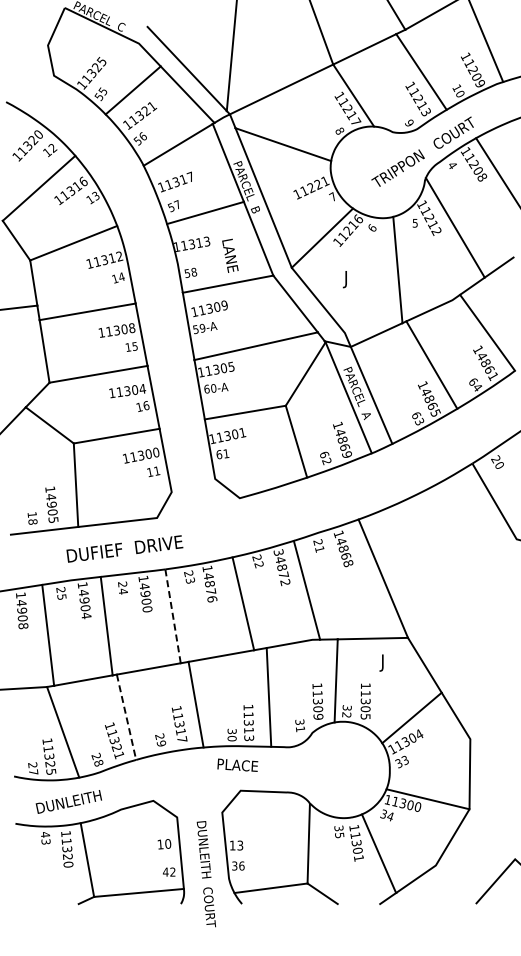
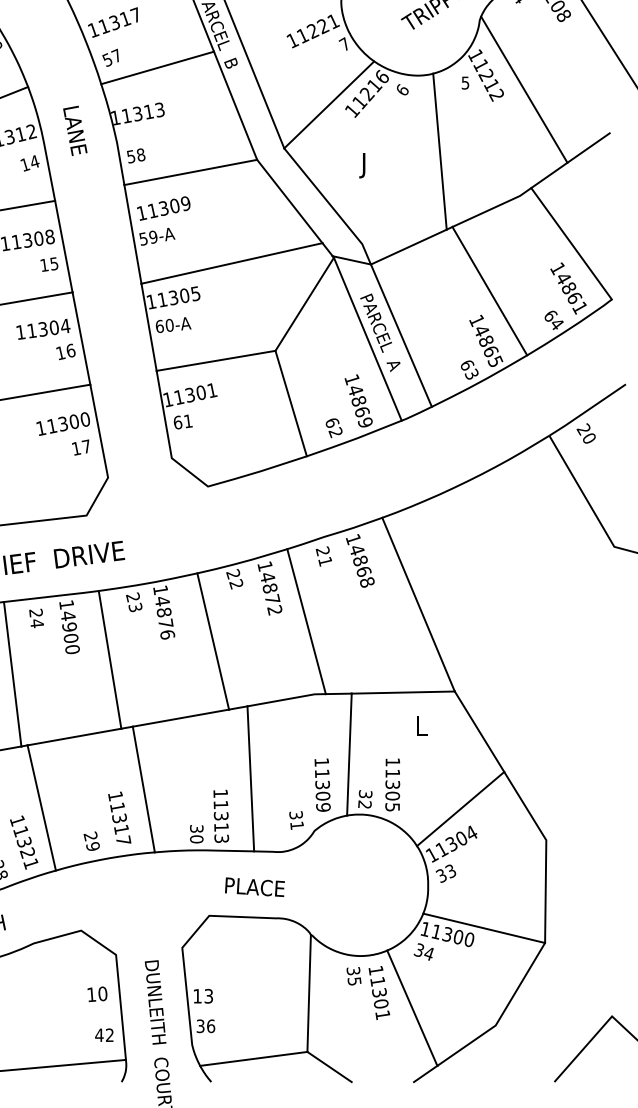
text: (230, 255) -> (75, 130), moved
text: (156, 470) -> (85, 445), 11 -> 17
text: (278, 552) -> (264, 566), 34872 -> 14872
line: (173, 616) -> (110, 660), dashed -> solid
text: (384, 662) -> (420, 727), J -> L
line: (126, 717) -> (41, 808), dashed -> solid
text: (237, 764) -> (254, 886), moved

